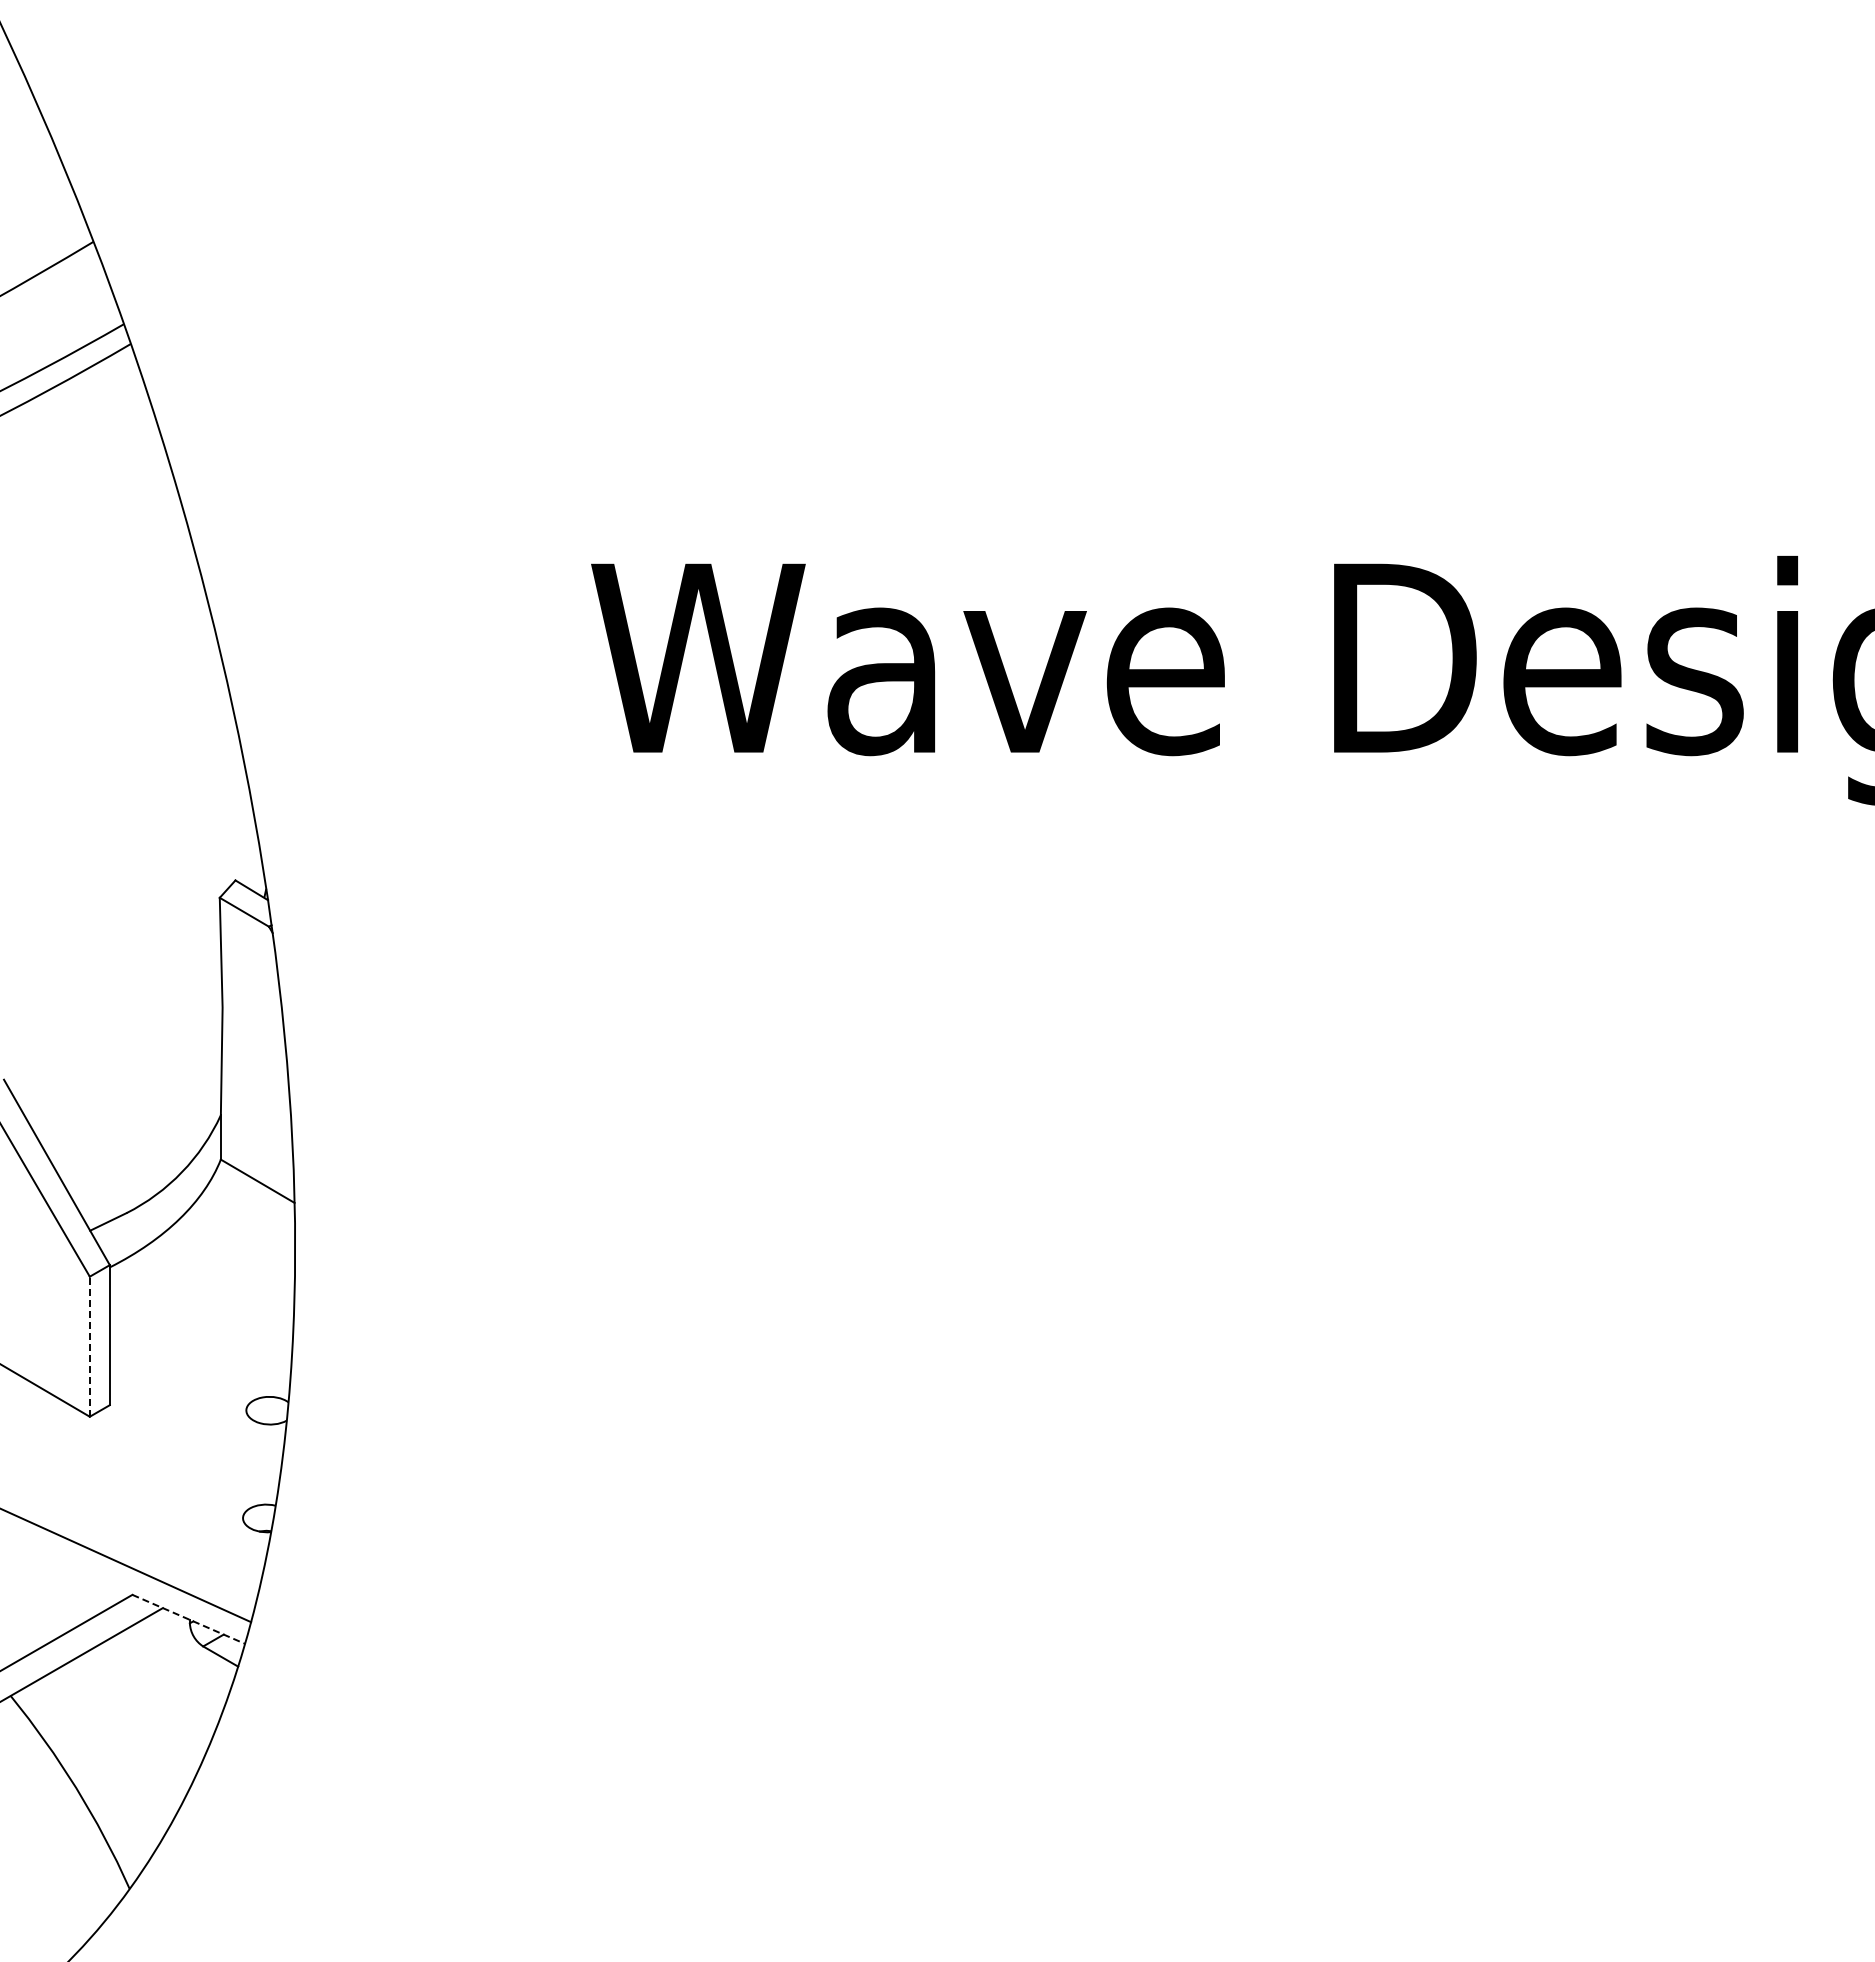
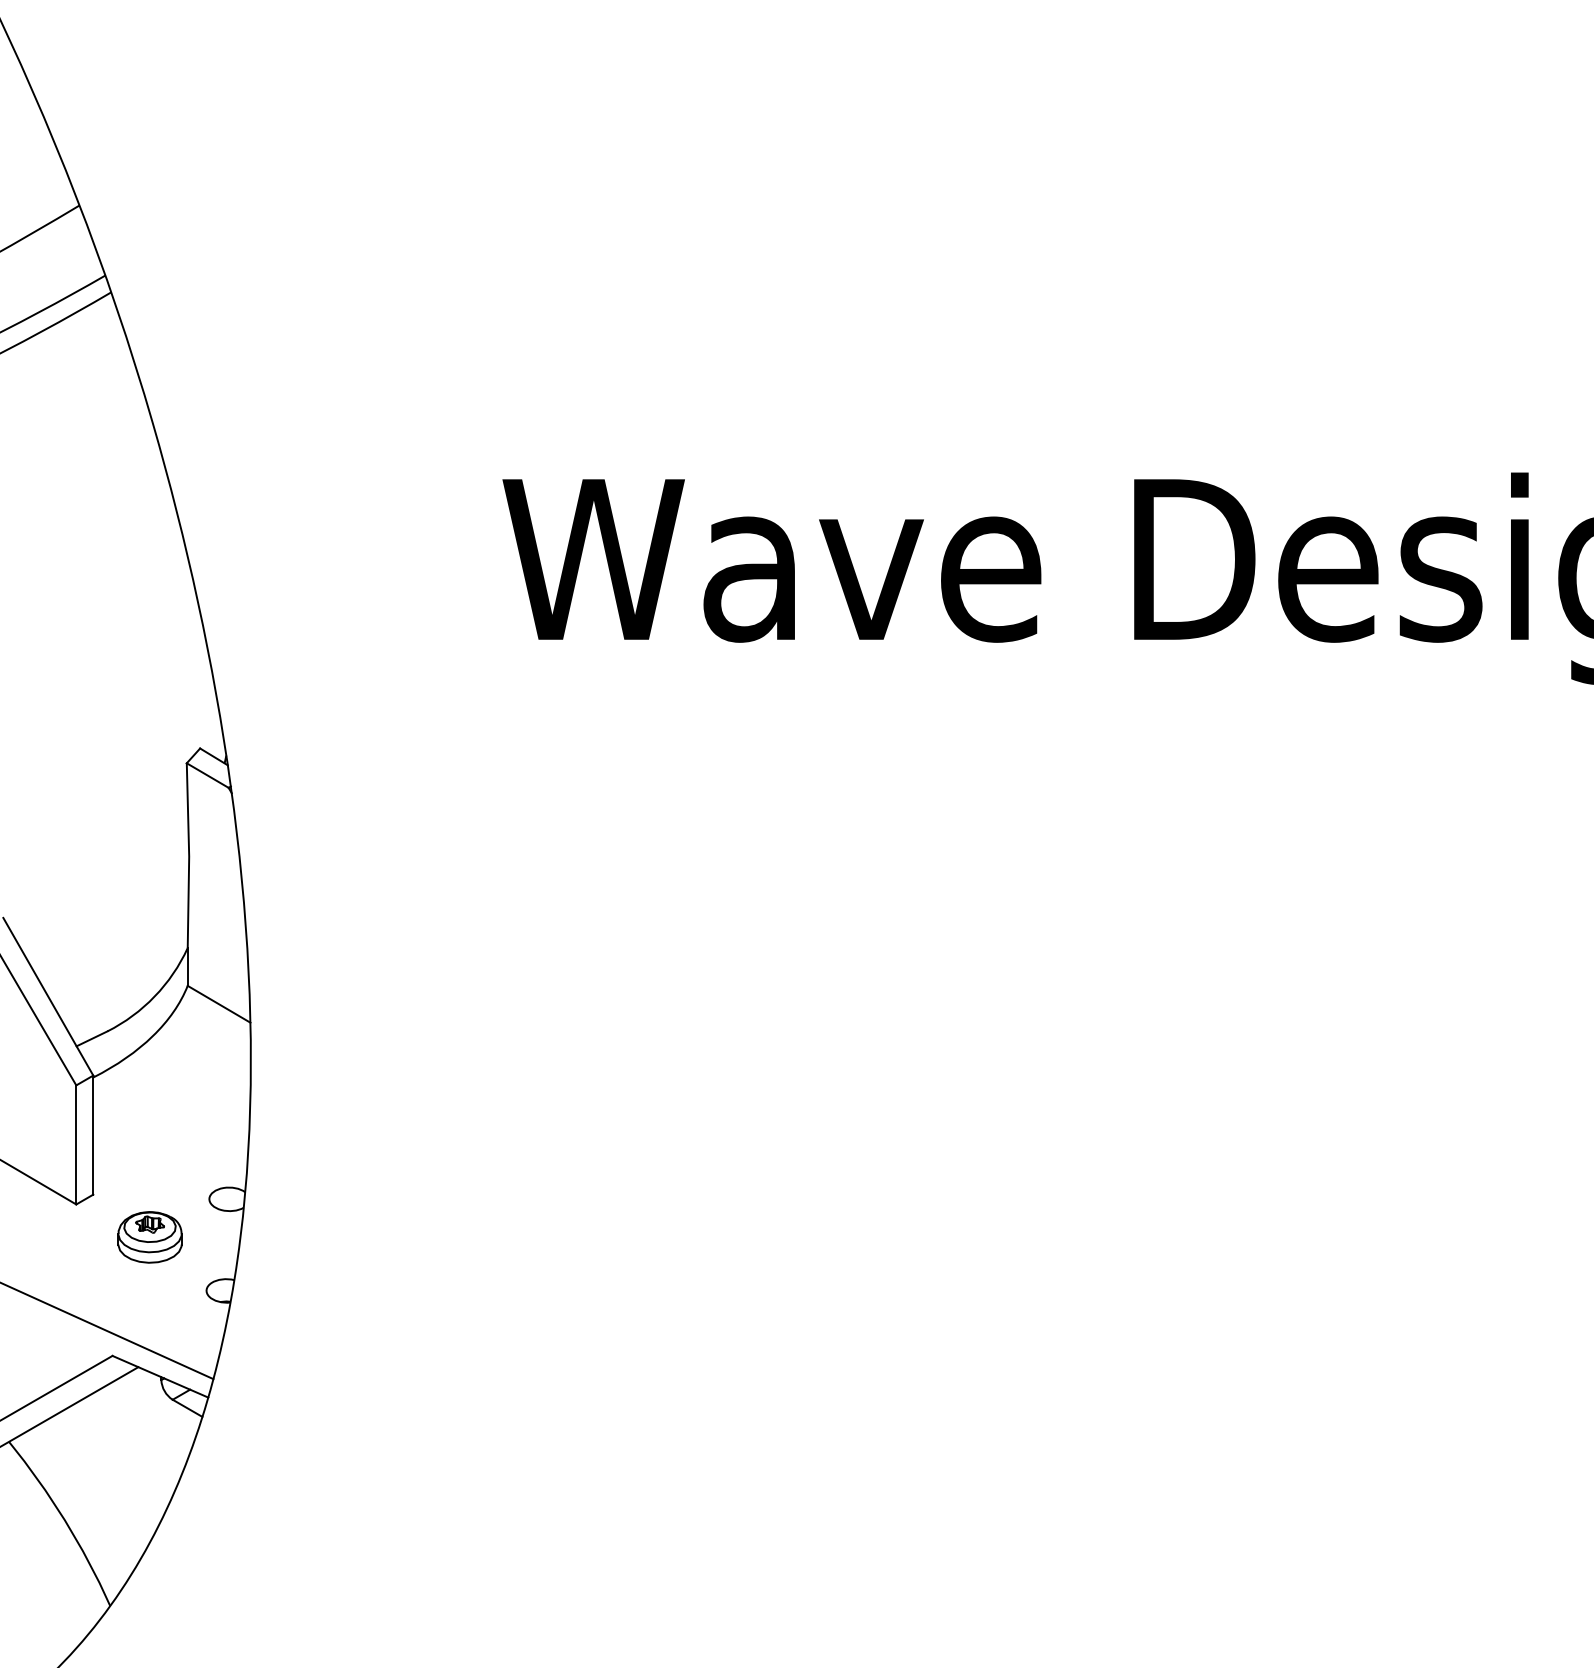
line: (89, 1346) -> (76, 1144), dashed -> solid
part: (176, 1455) -> (149, 1237), added
line: (189, 1619) -> (161, 1376), dashed -> solid

